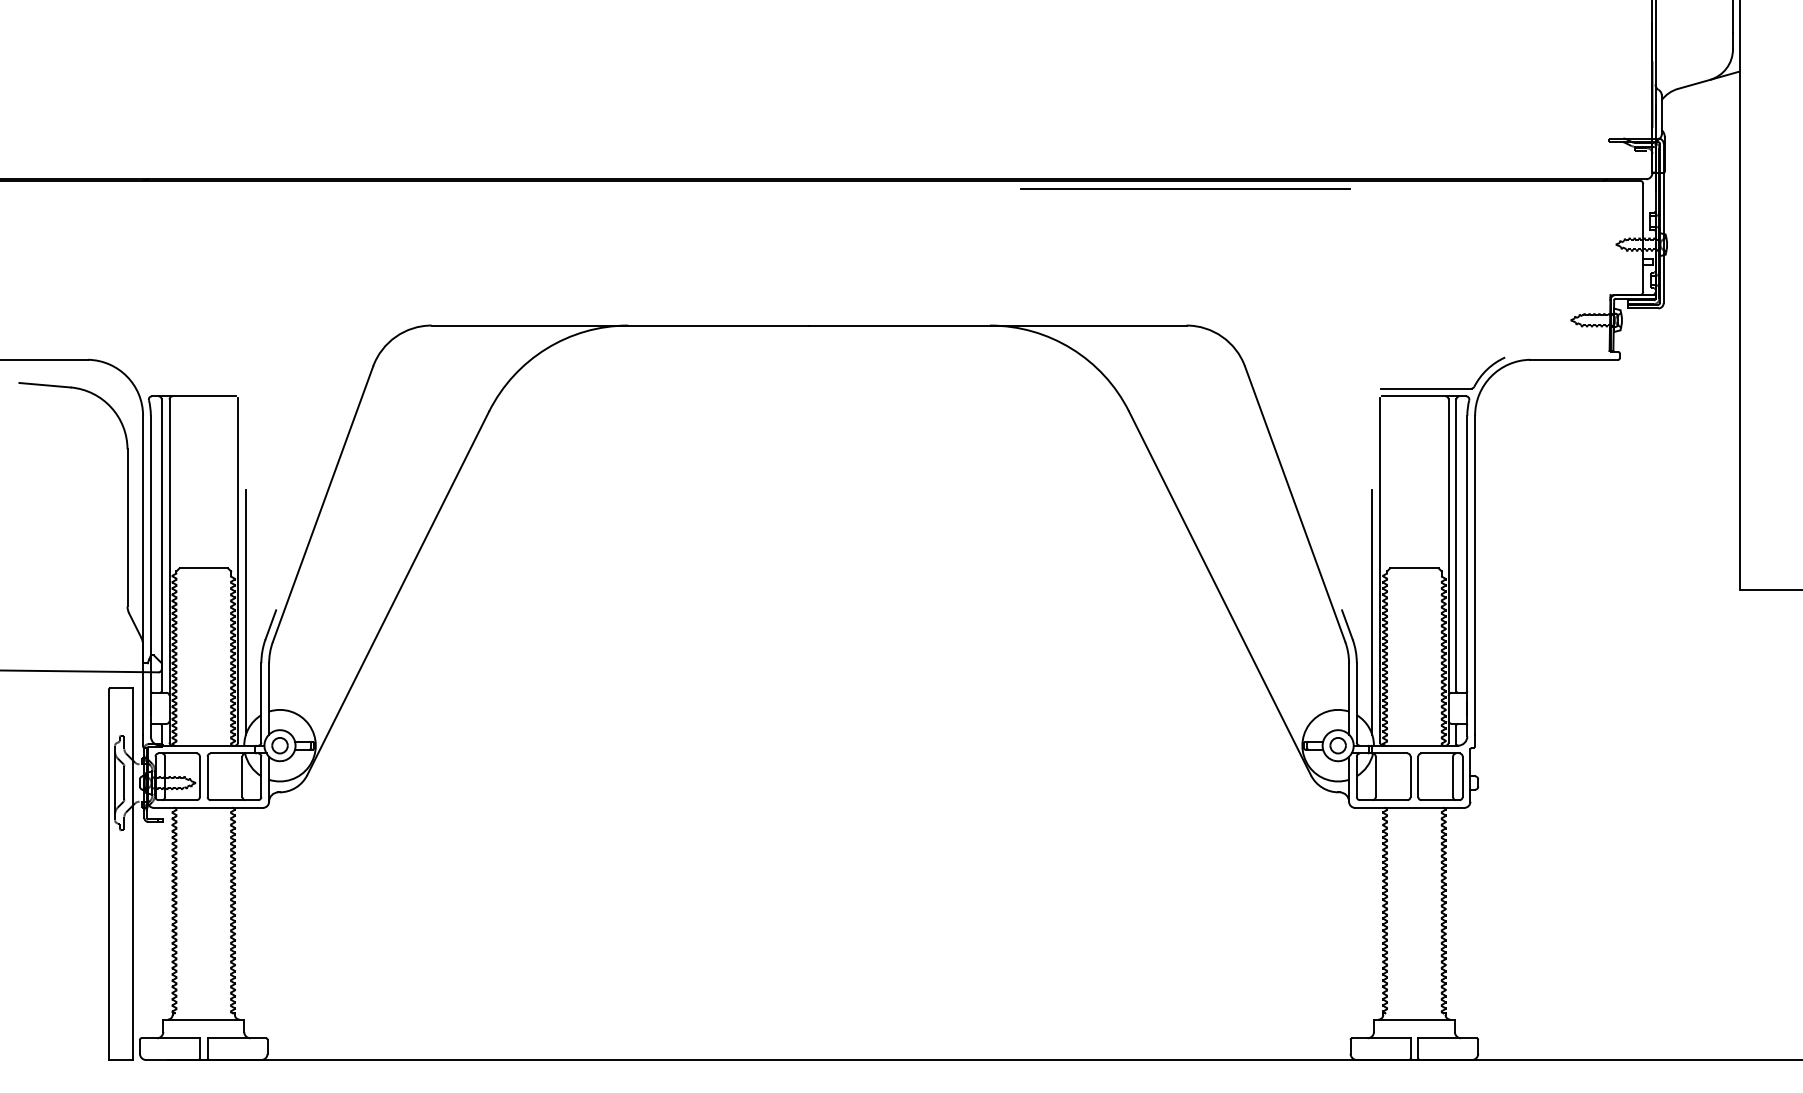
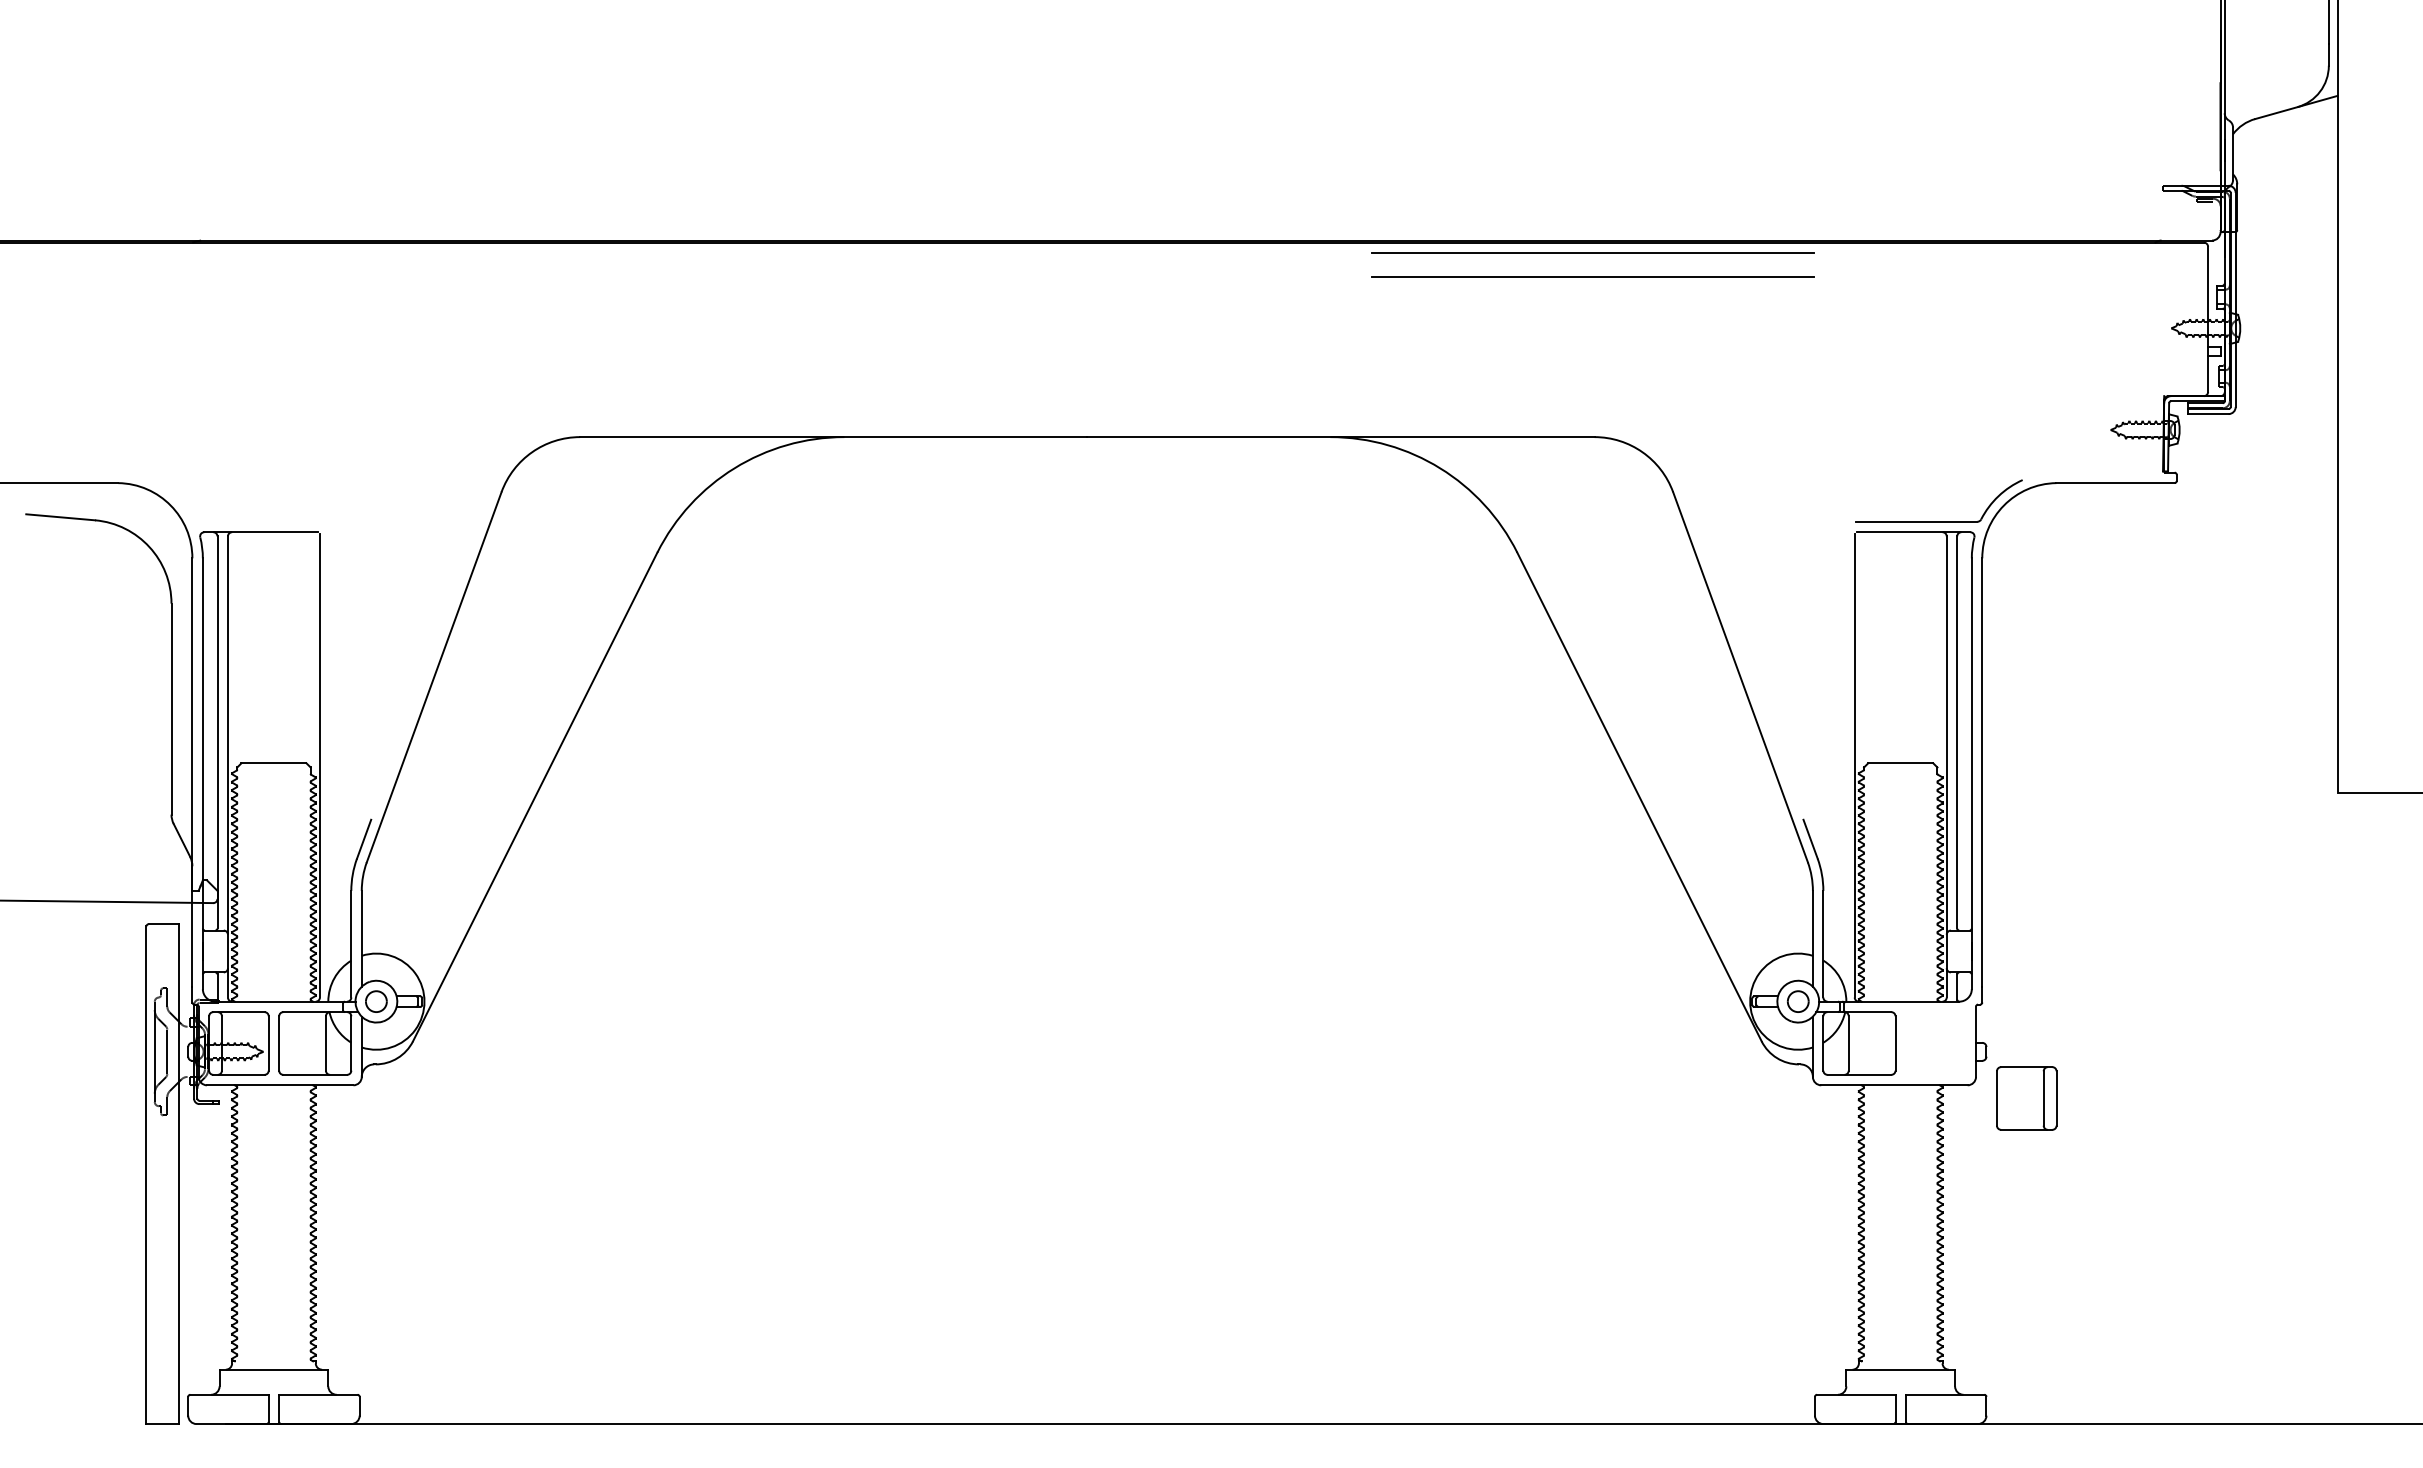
line: (1185, 206) -> (1592, 276), added
line: (245, 612) -> (330, 822), removed
line: (1372, 612) -> (1844, 822), removed
part: (1440, 776) -> (2026, 1098), moved

